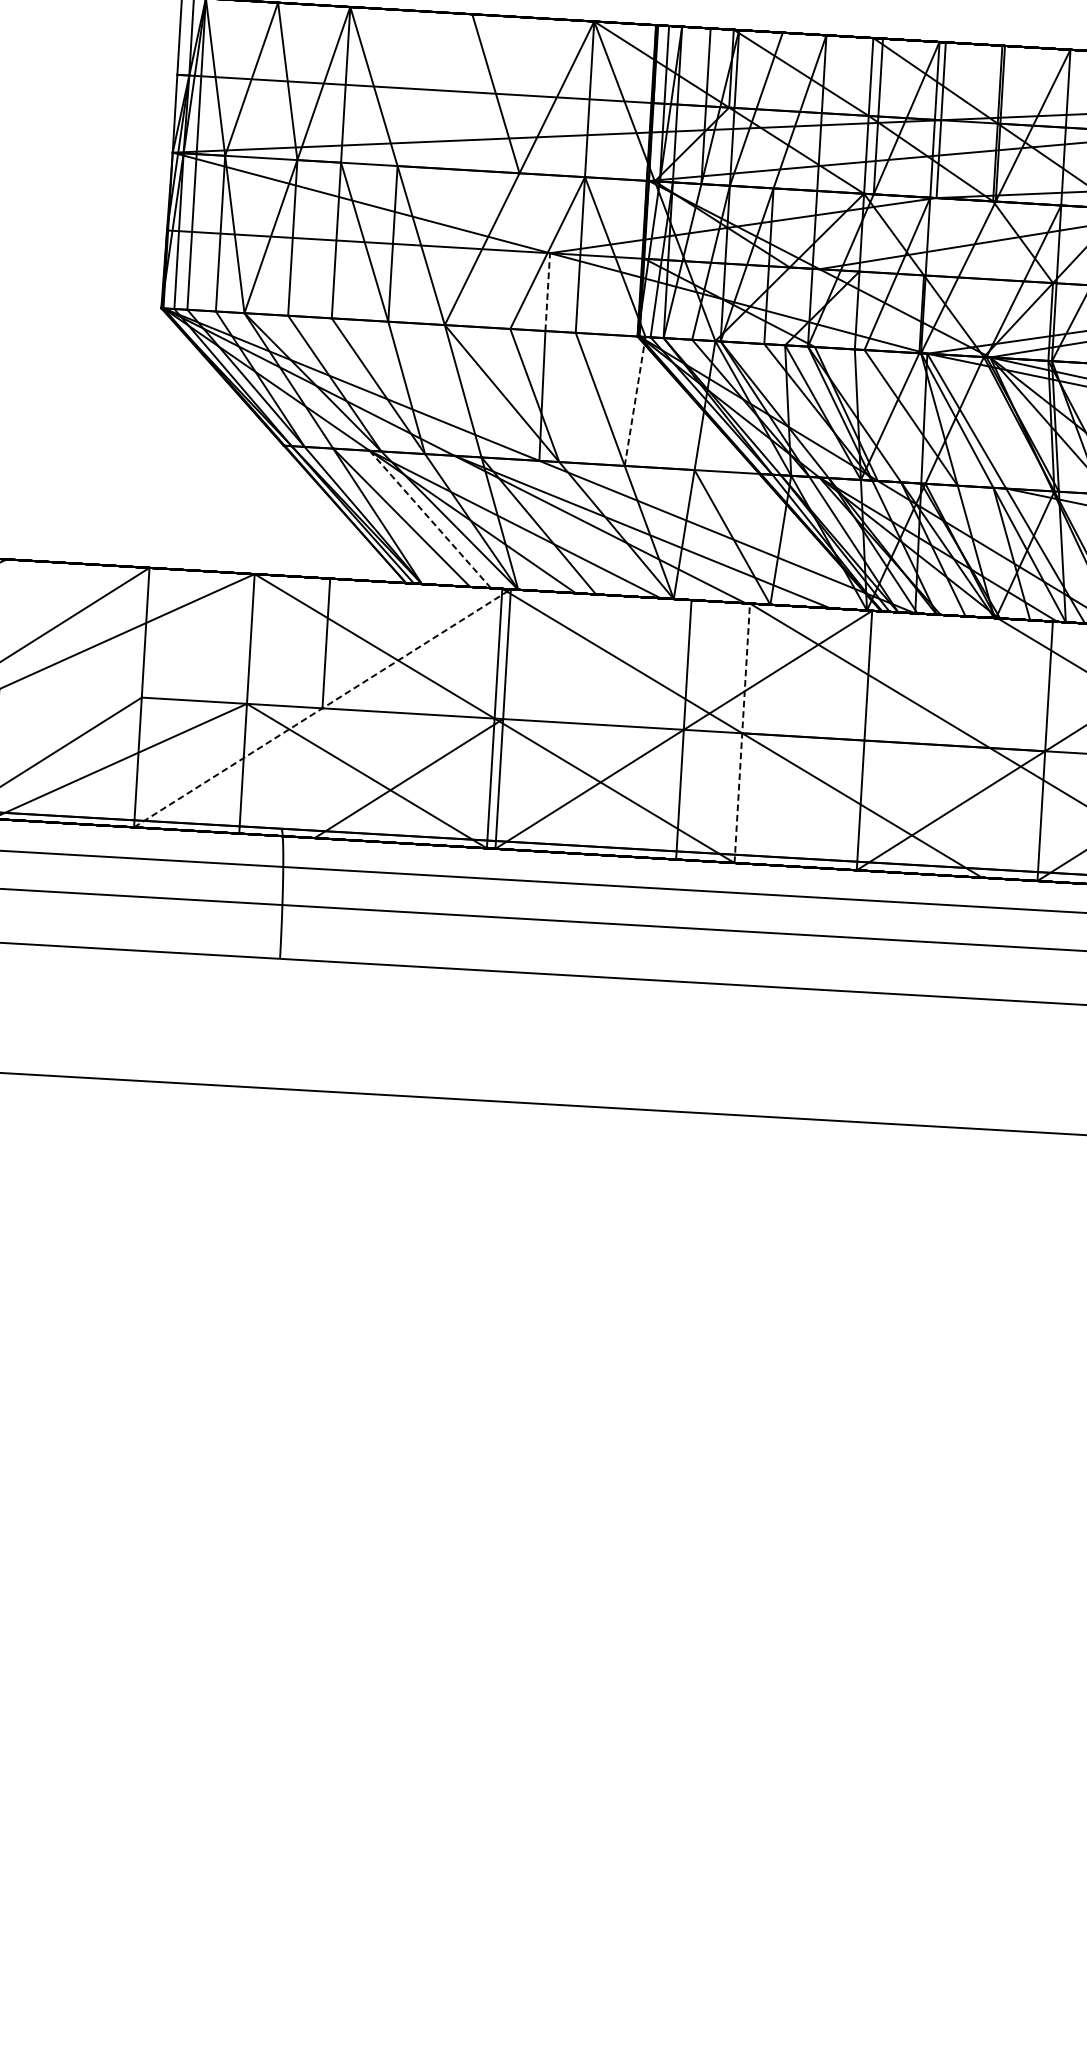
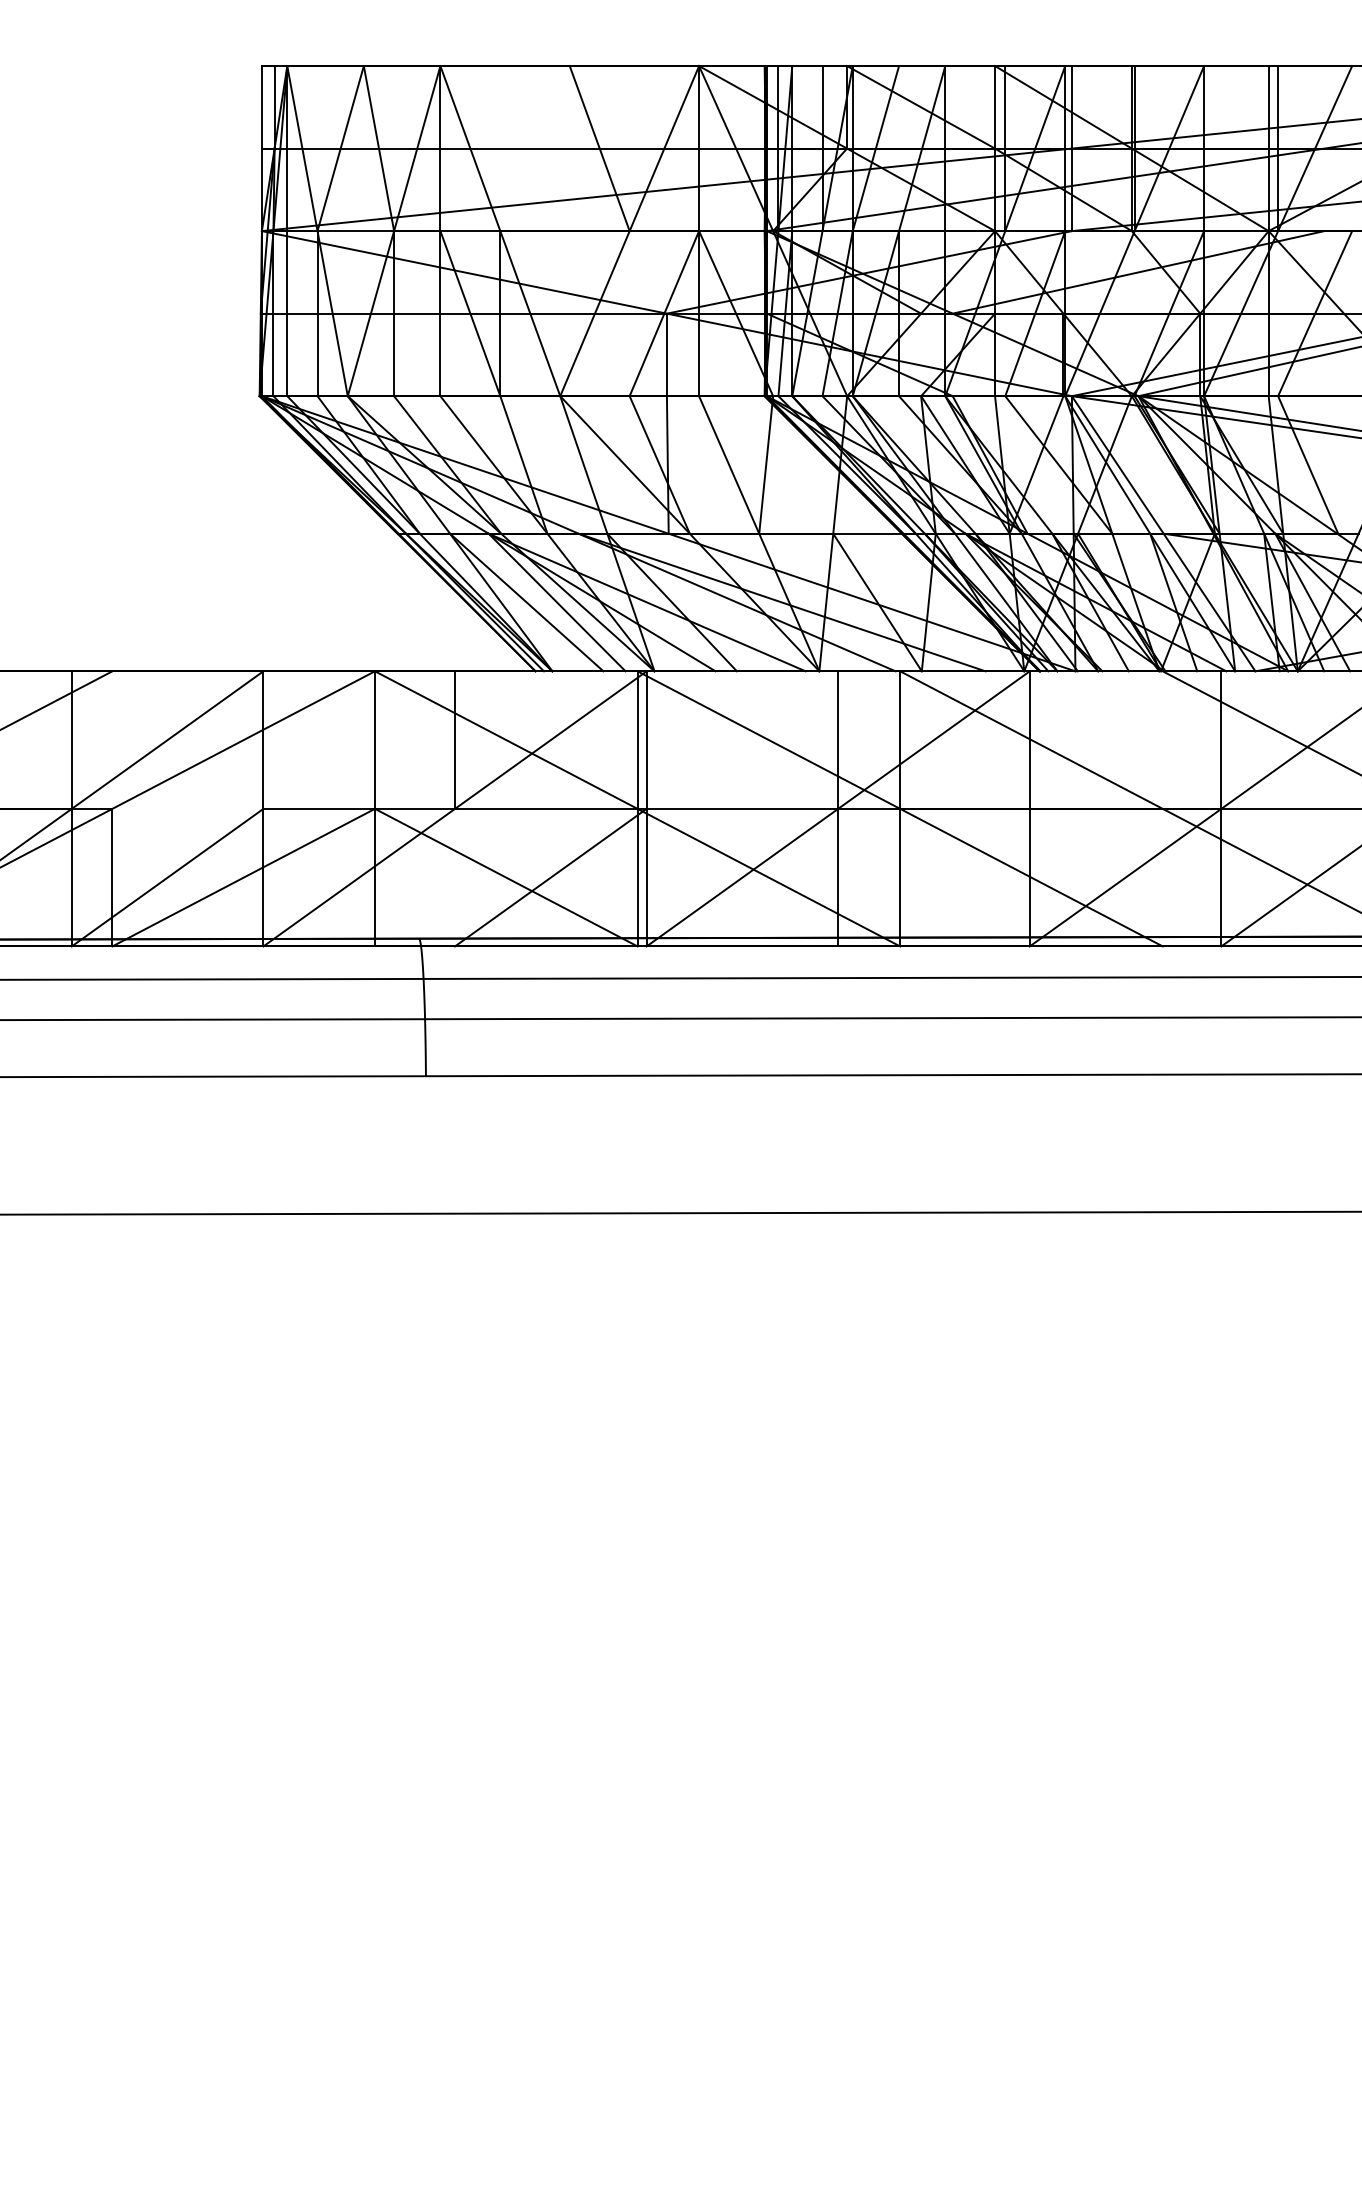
line: (547, 291) -> (666, 354), dashed -> solid
line: (635, 401) -> (766, 464), dashed -> solid
line: (429, 519) -> (556, 602), dashed -> solid
line: (322, 708) -> (455, 808), dashed -> solid
line: (742, 732) -> (900, 808), dashed -> solid

